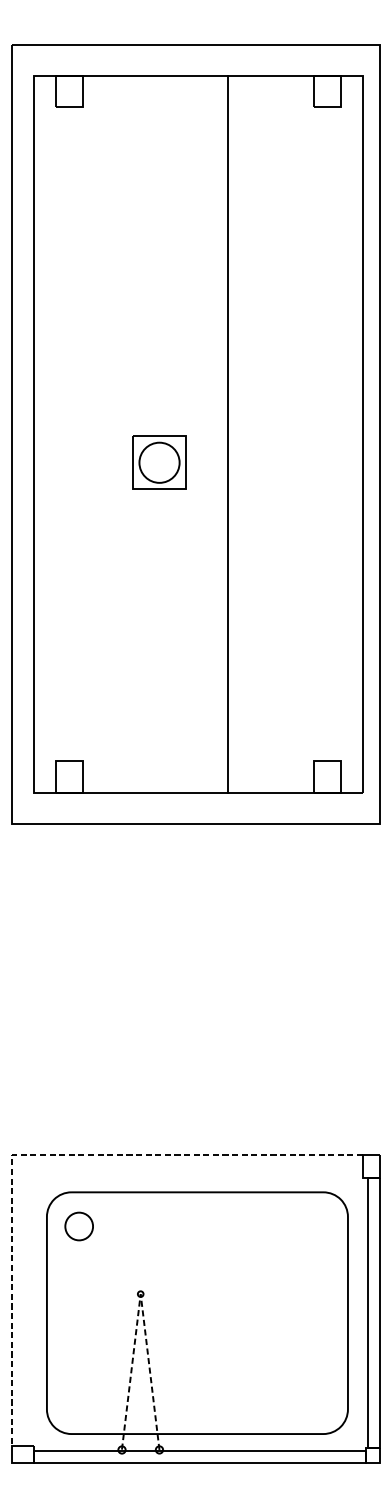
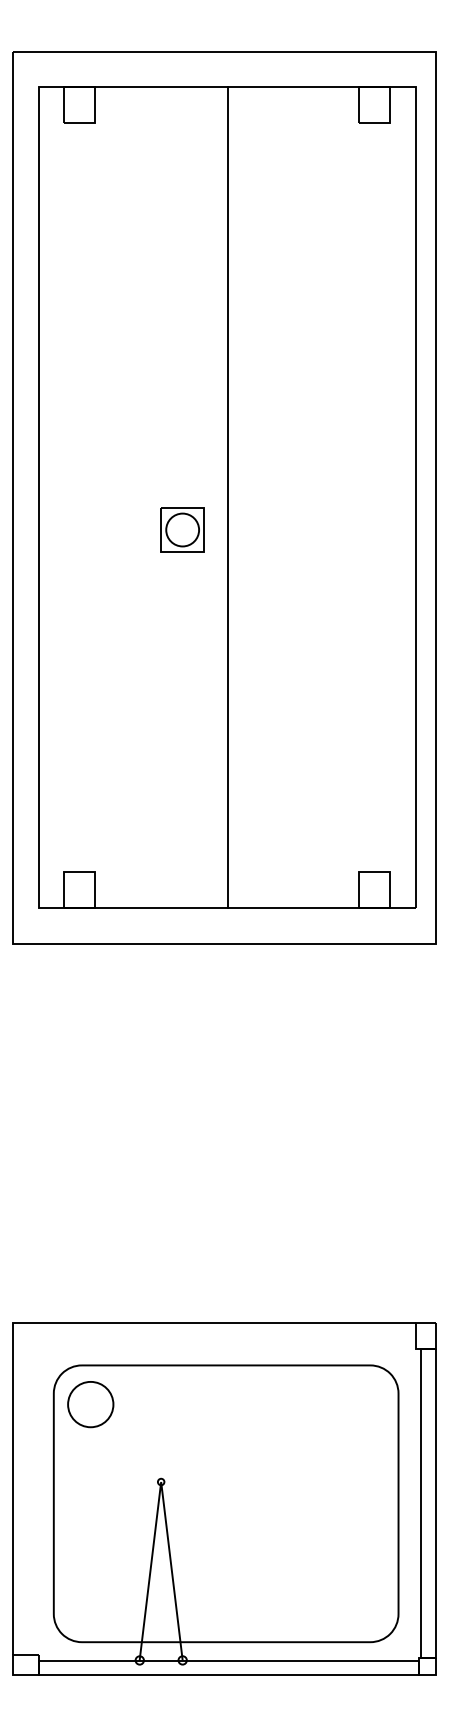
line: (228, 433) -> (227, 496), moved
part: (159, 462) -> (182, 529), size x0.71
line: (41, 1155) -> (47, 1323), dashed -> solid
circle: (78, 1226) -> (90, 1404), size x1.43
line: (140, 1294) -> (161, 1482), dashed -> solid

